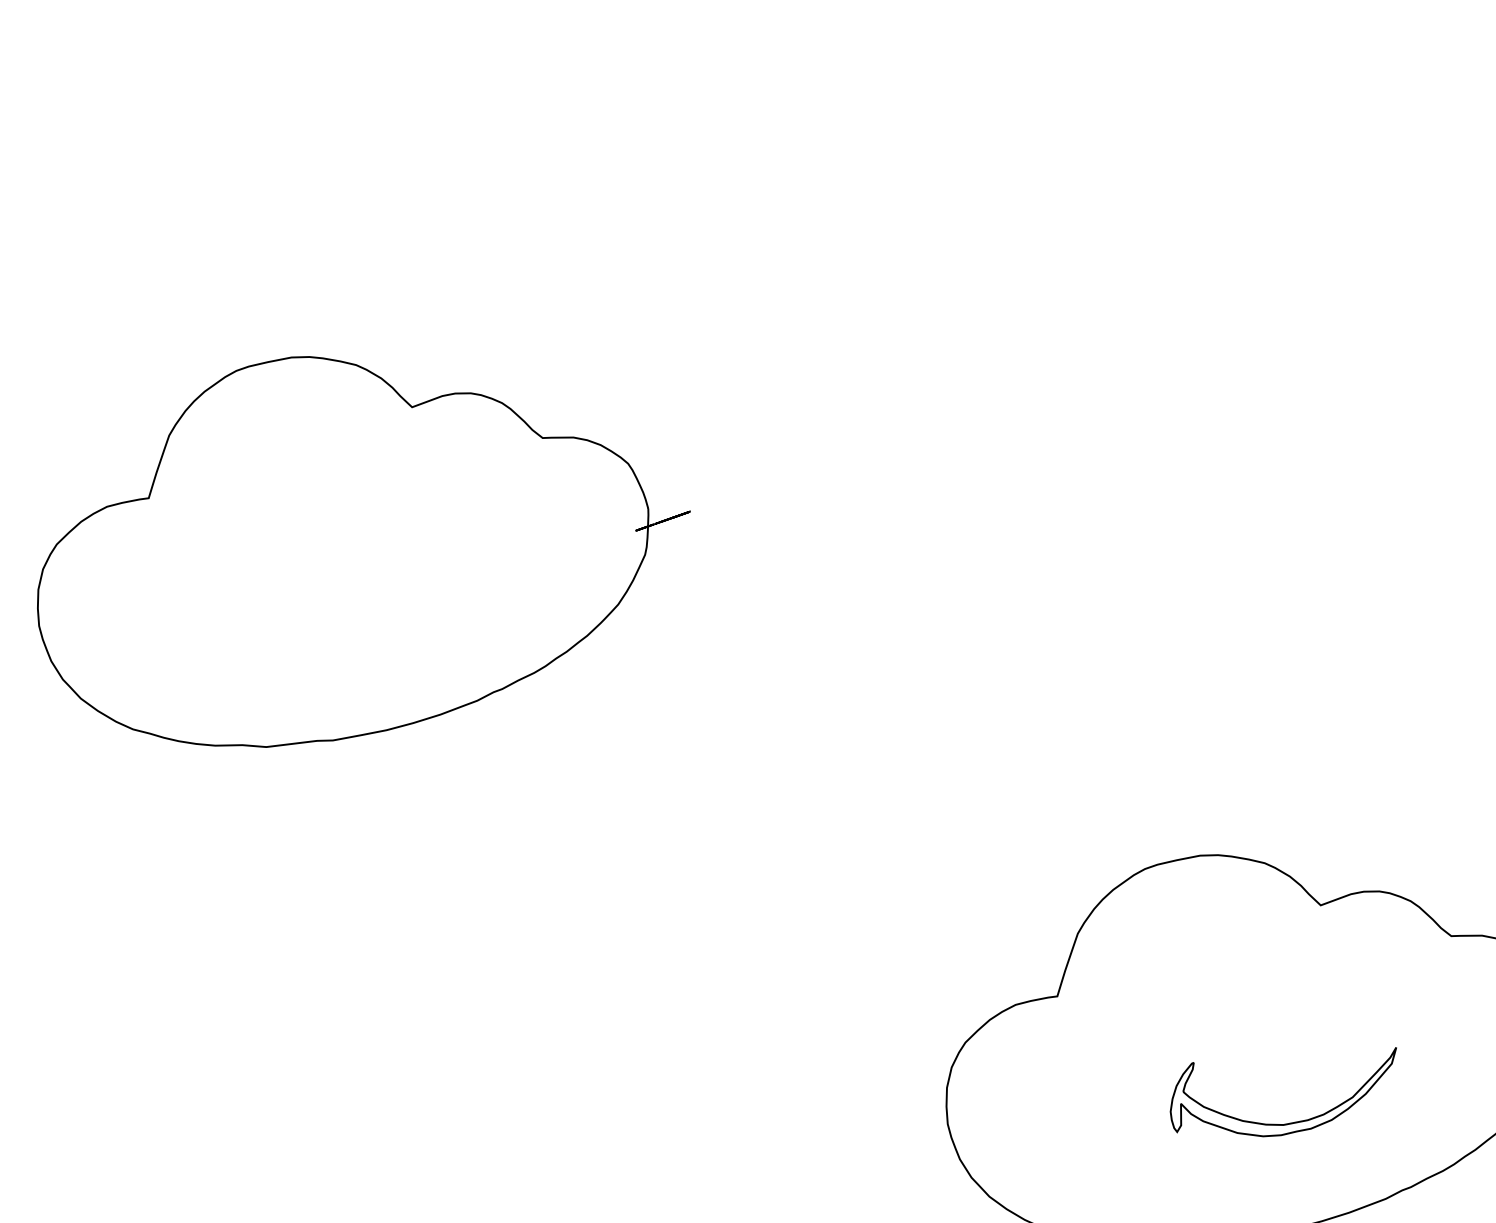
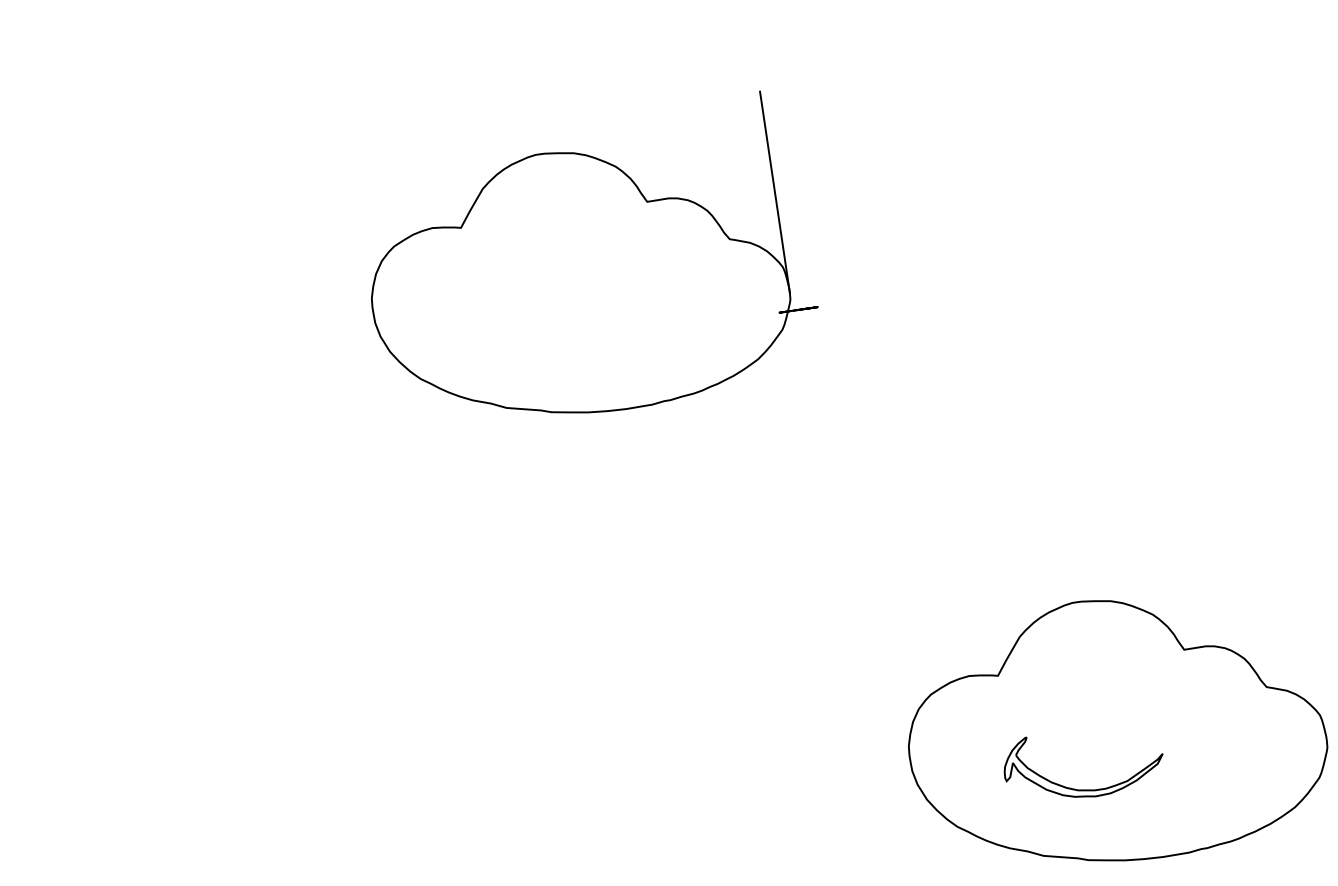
line: (594, 357) -> (774, 192), added
part: (1291, 1122) -> (1083, 789), moved

